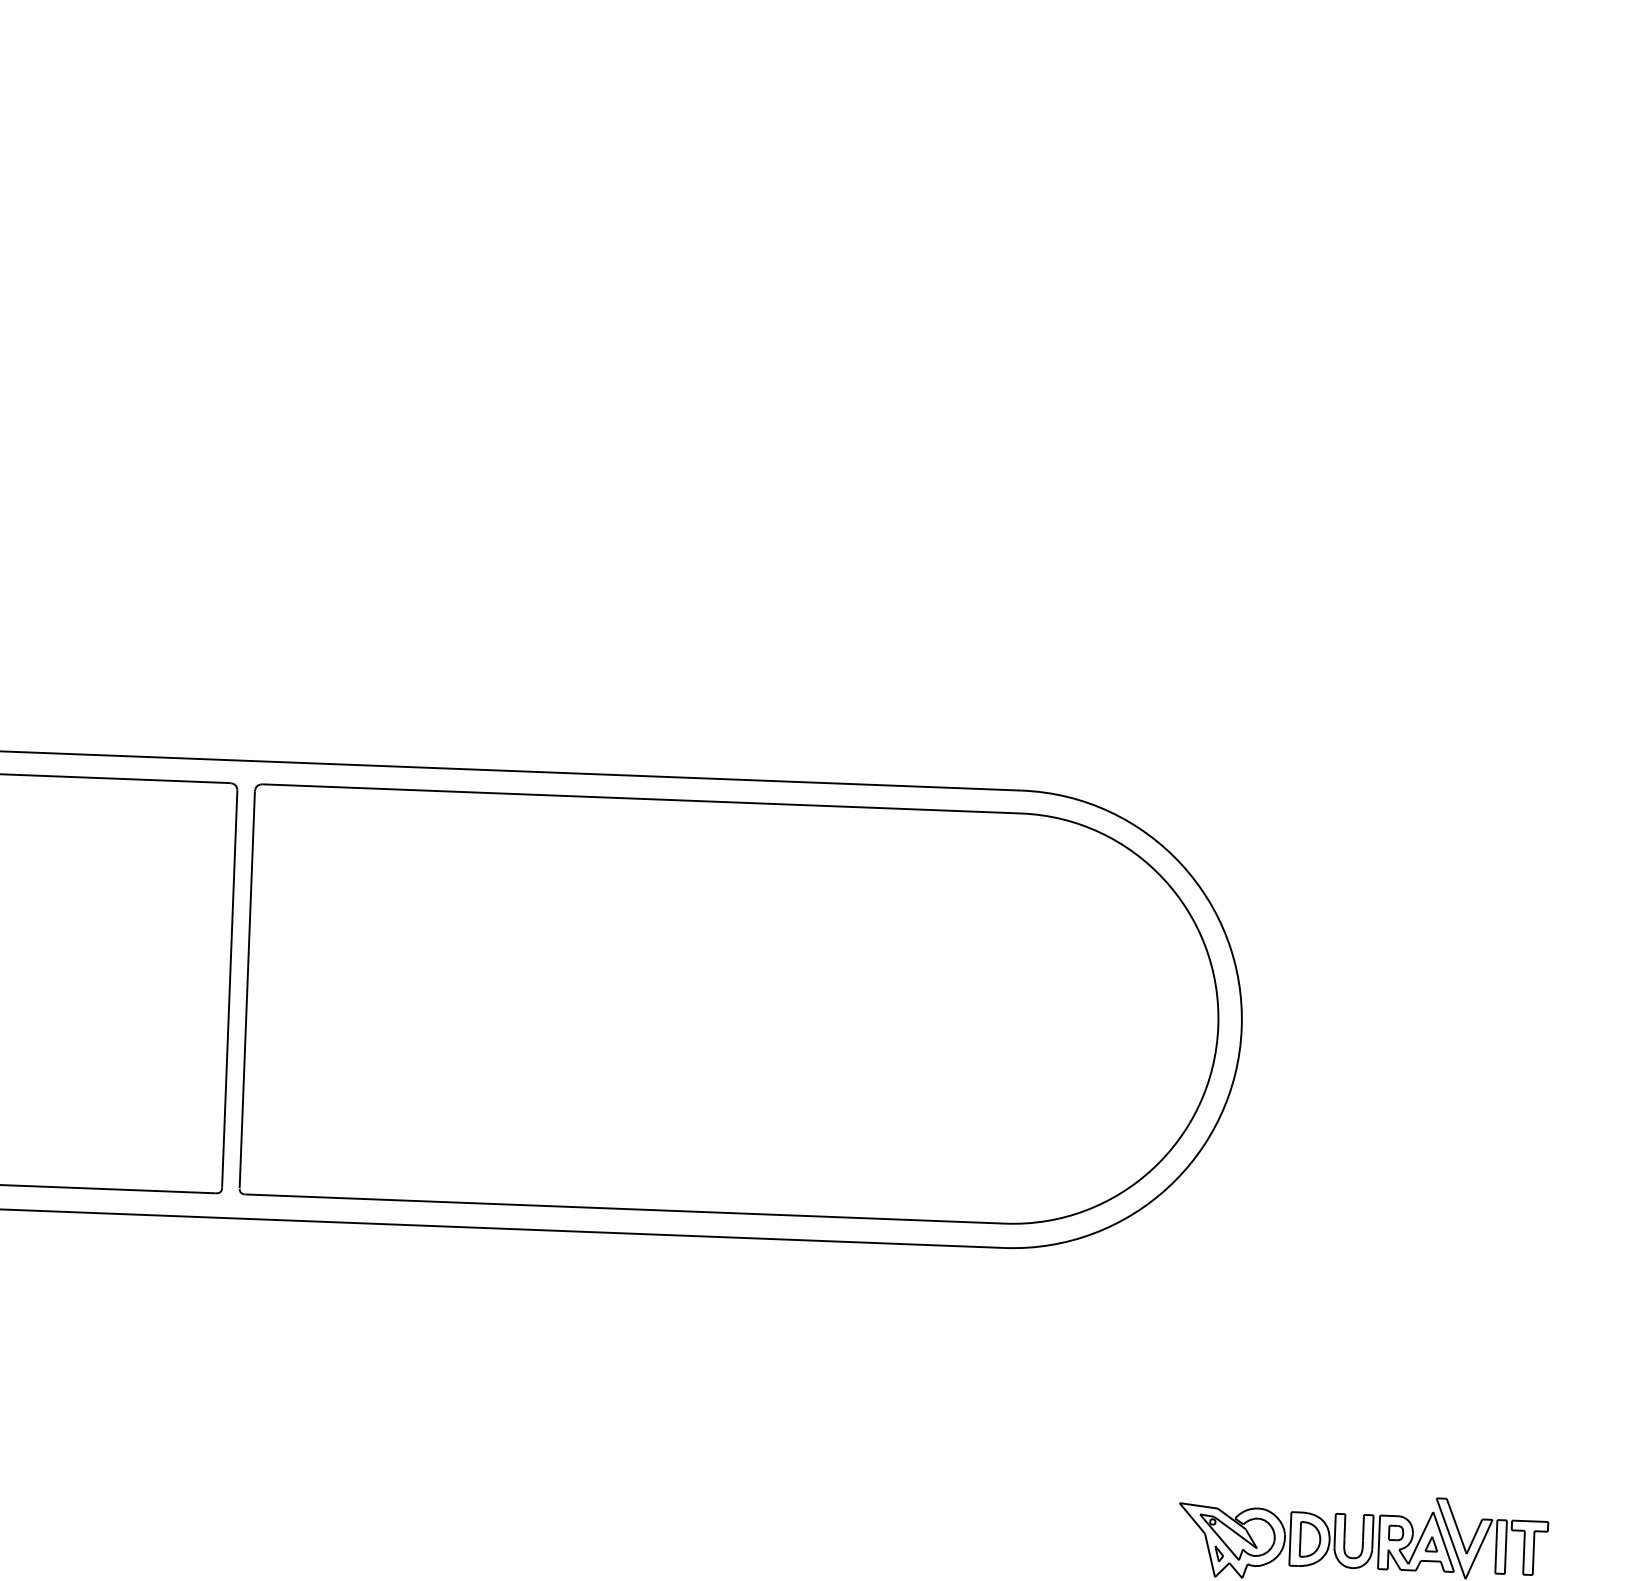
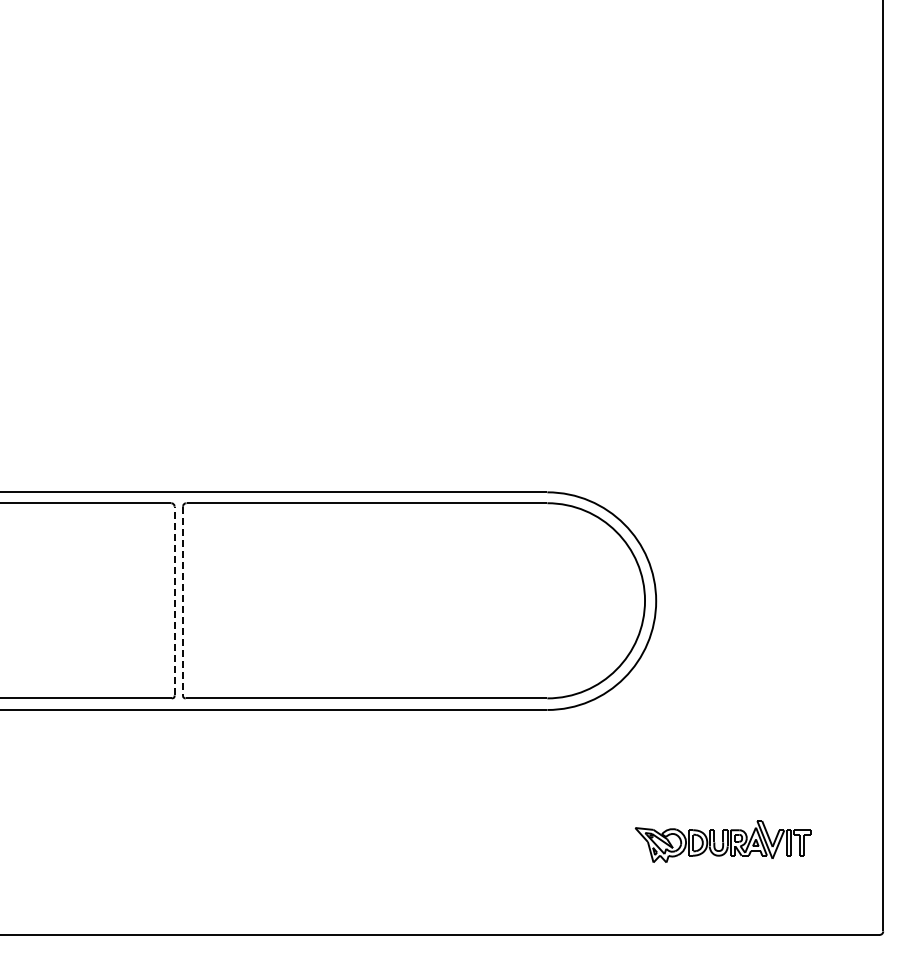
line: (229, 987) -> (174, 600), solid -> dashed
line: (248, 990) -> (183, 601), solid -> dashed

